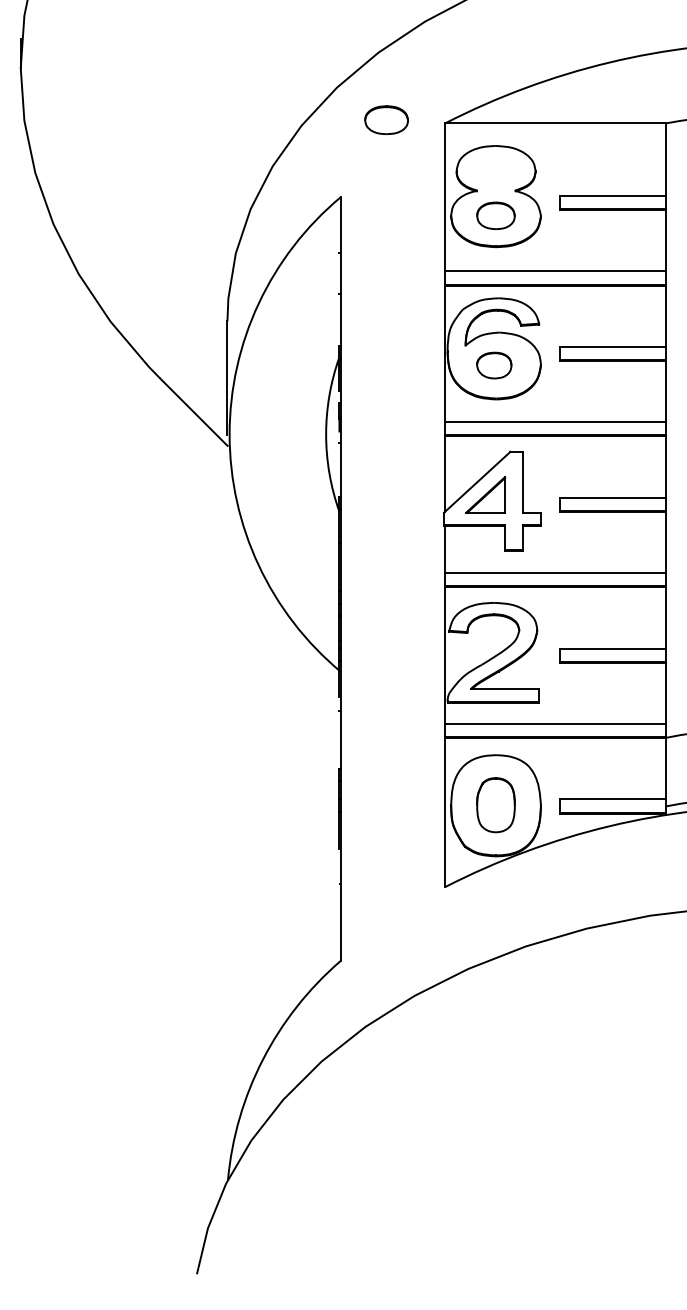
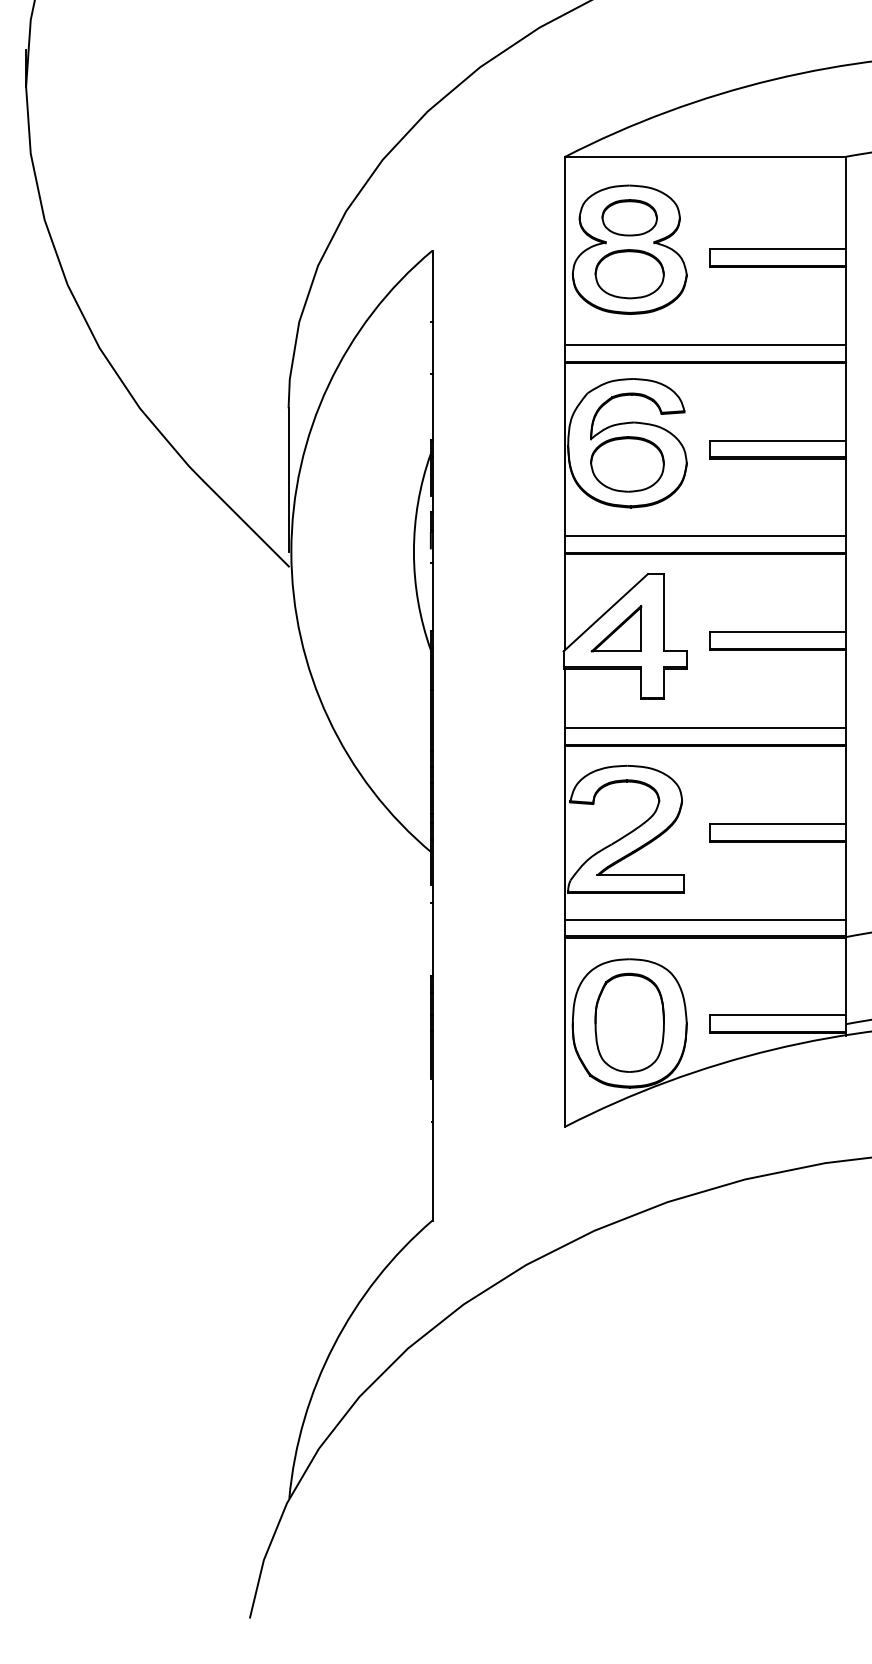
part: (386, 119) -> (629, 217), moved
part: (495, 216) -> (629, 274), size x1.43
part: (494, 365) -> (627, 464), size x1.67
part: (495, 804) -> (629, 1022), size x1.43

